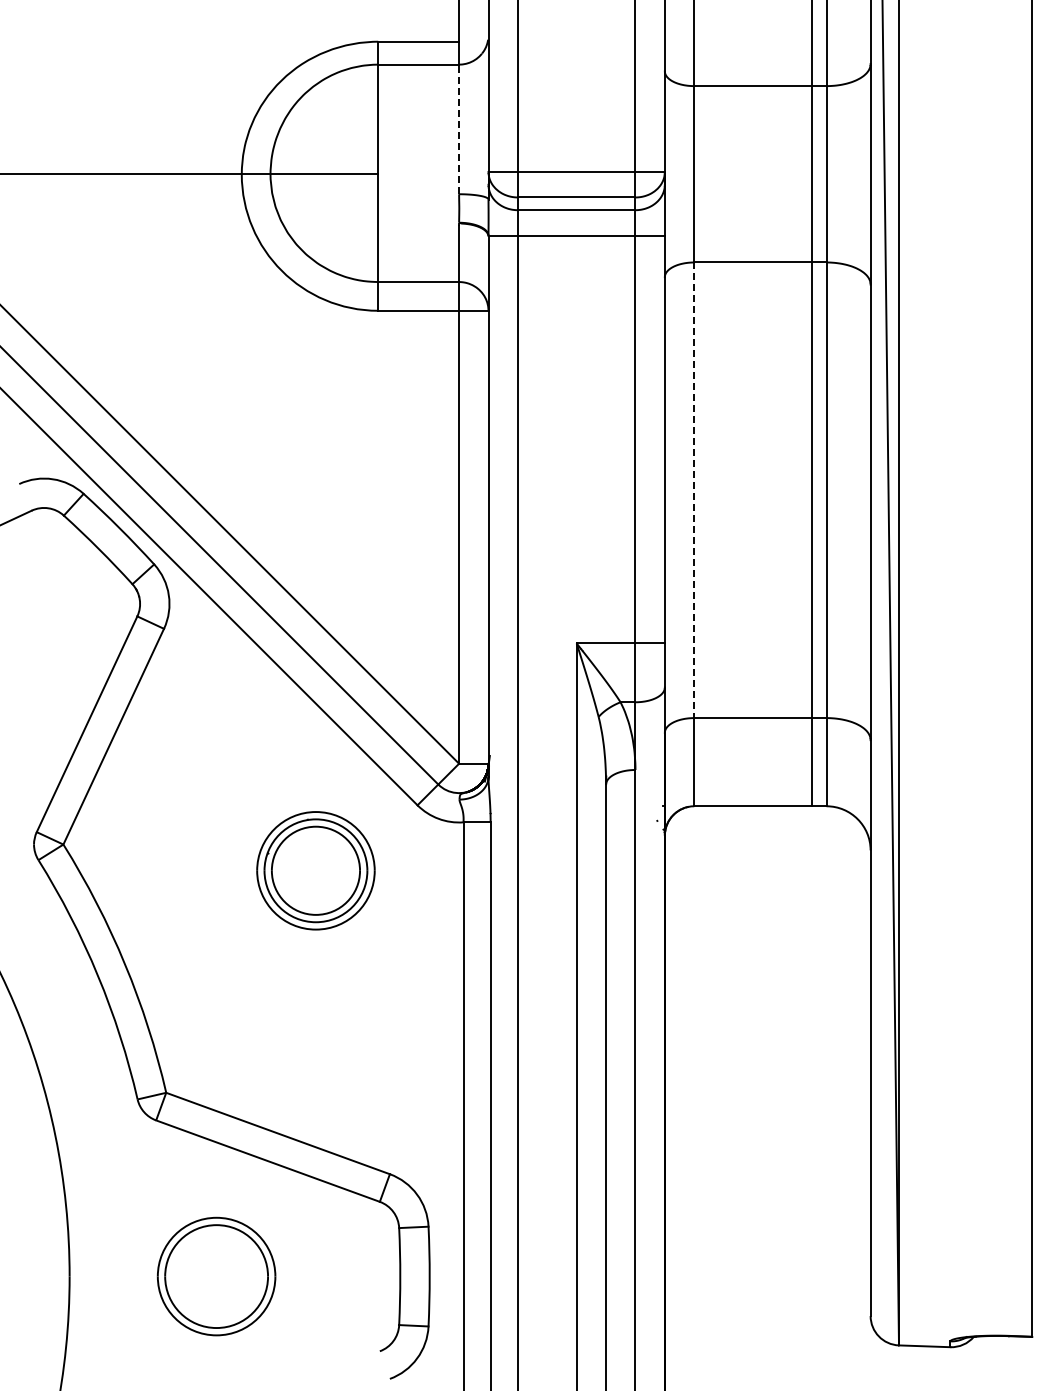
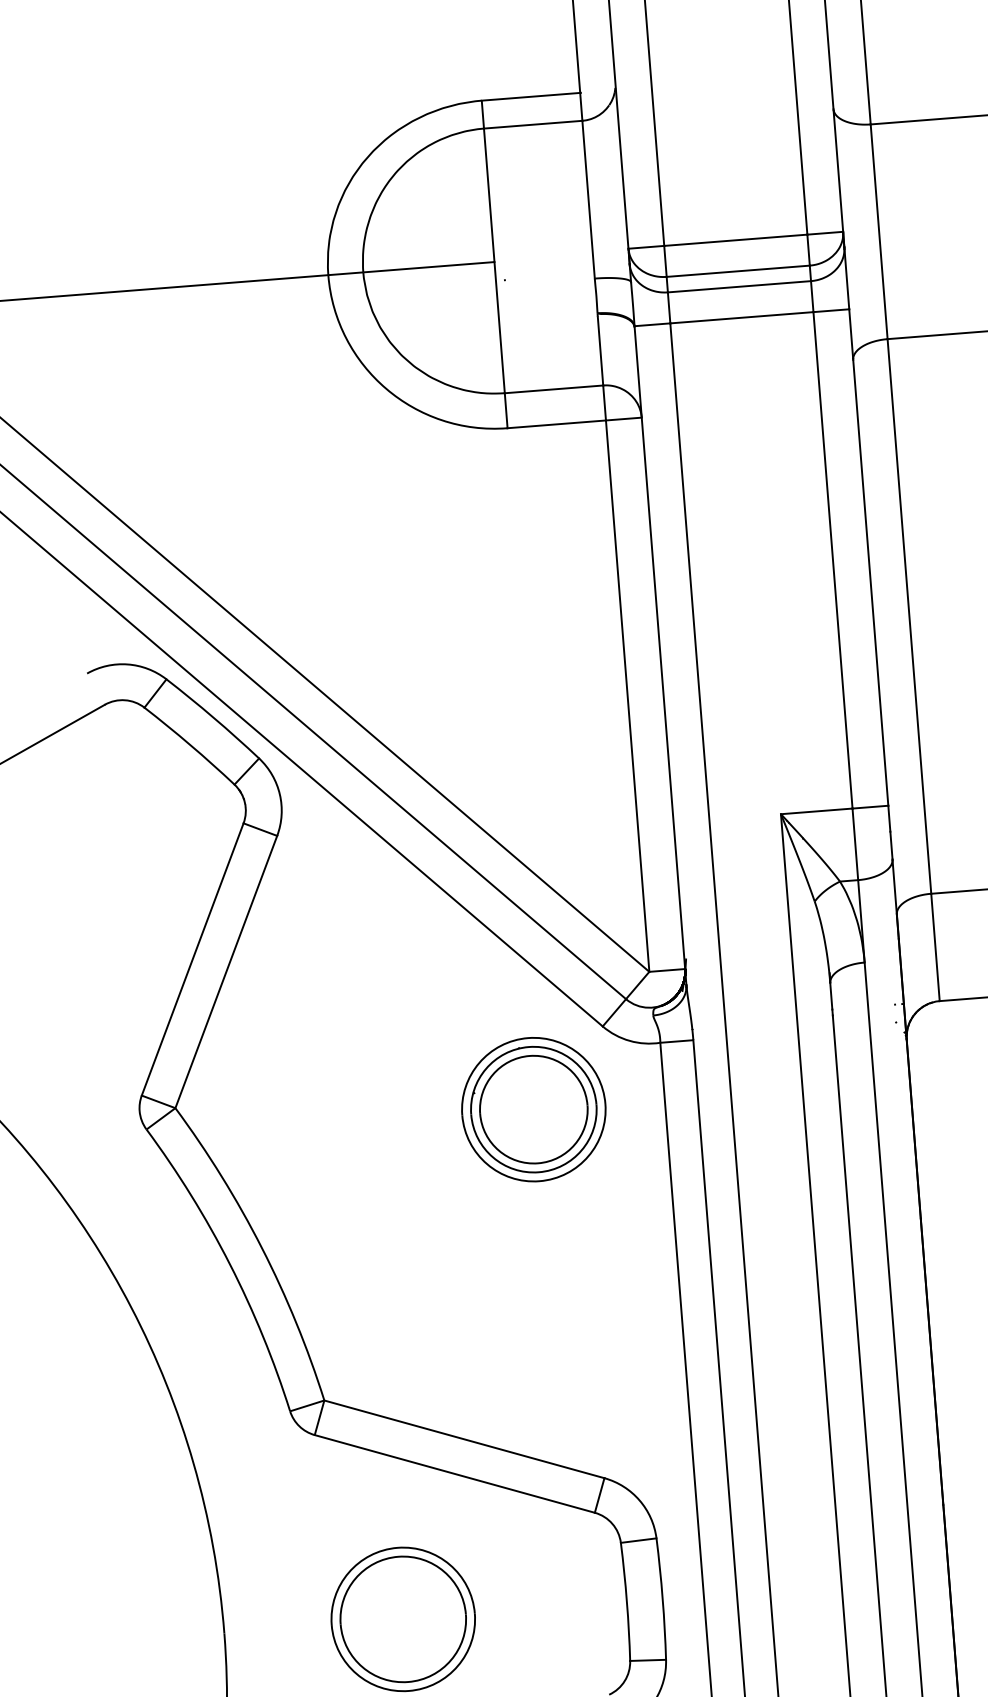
line: (459, 129) -> (589, 199), dashed -> solid
line: (694, 490) -> (909, 616), dashed -> solid
part: (315, 870) -> (533, 1109), moved

